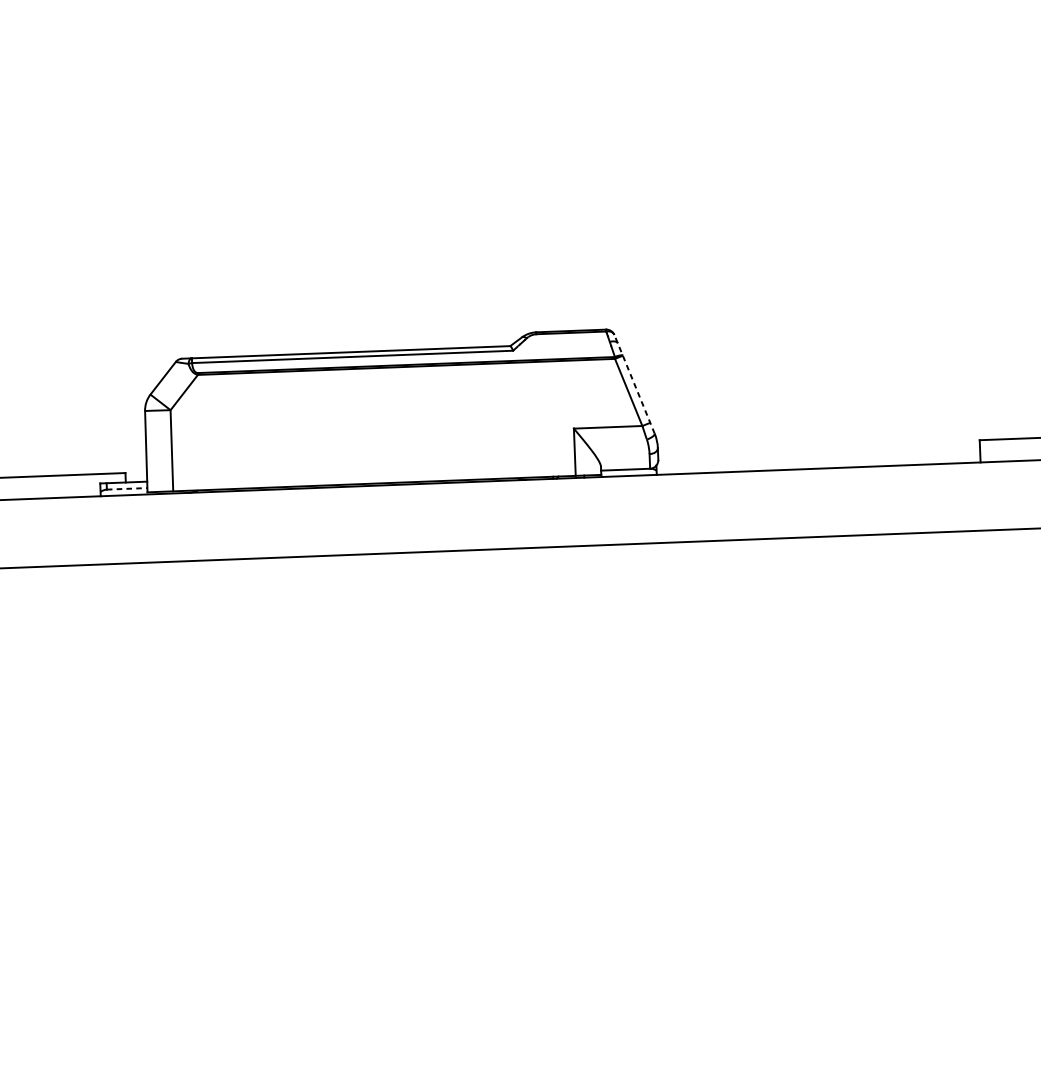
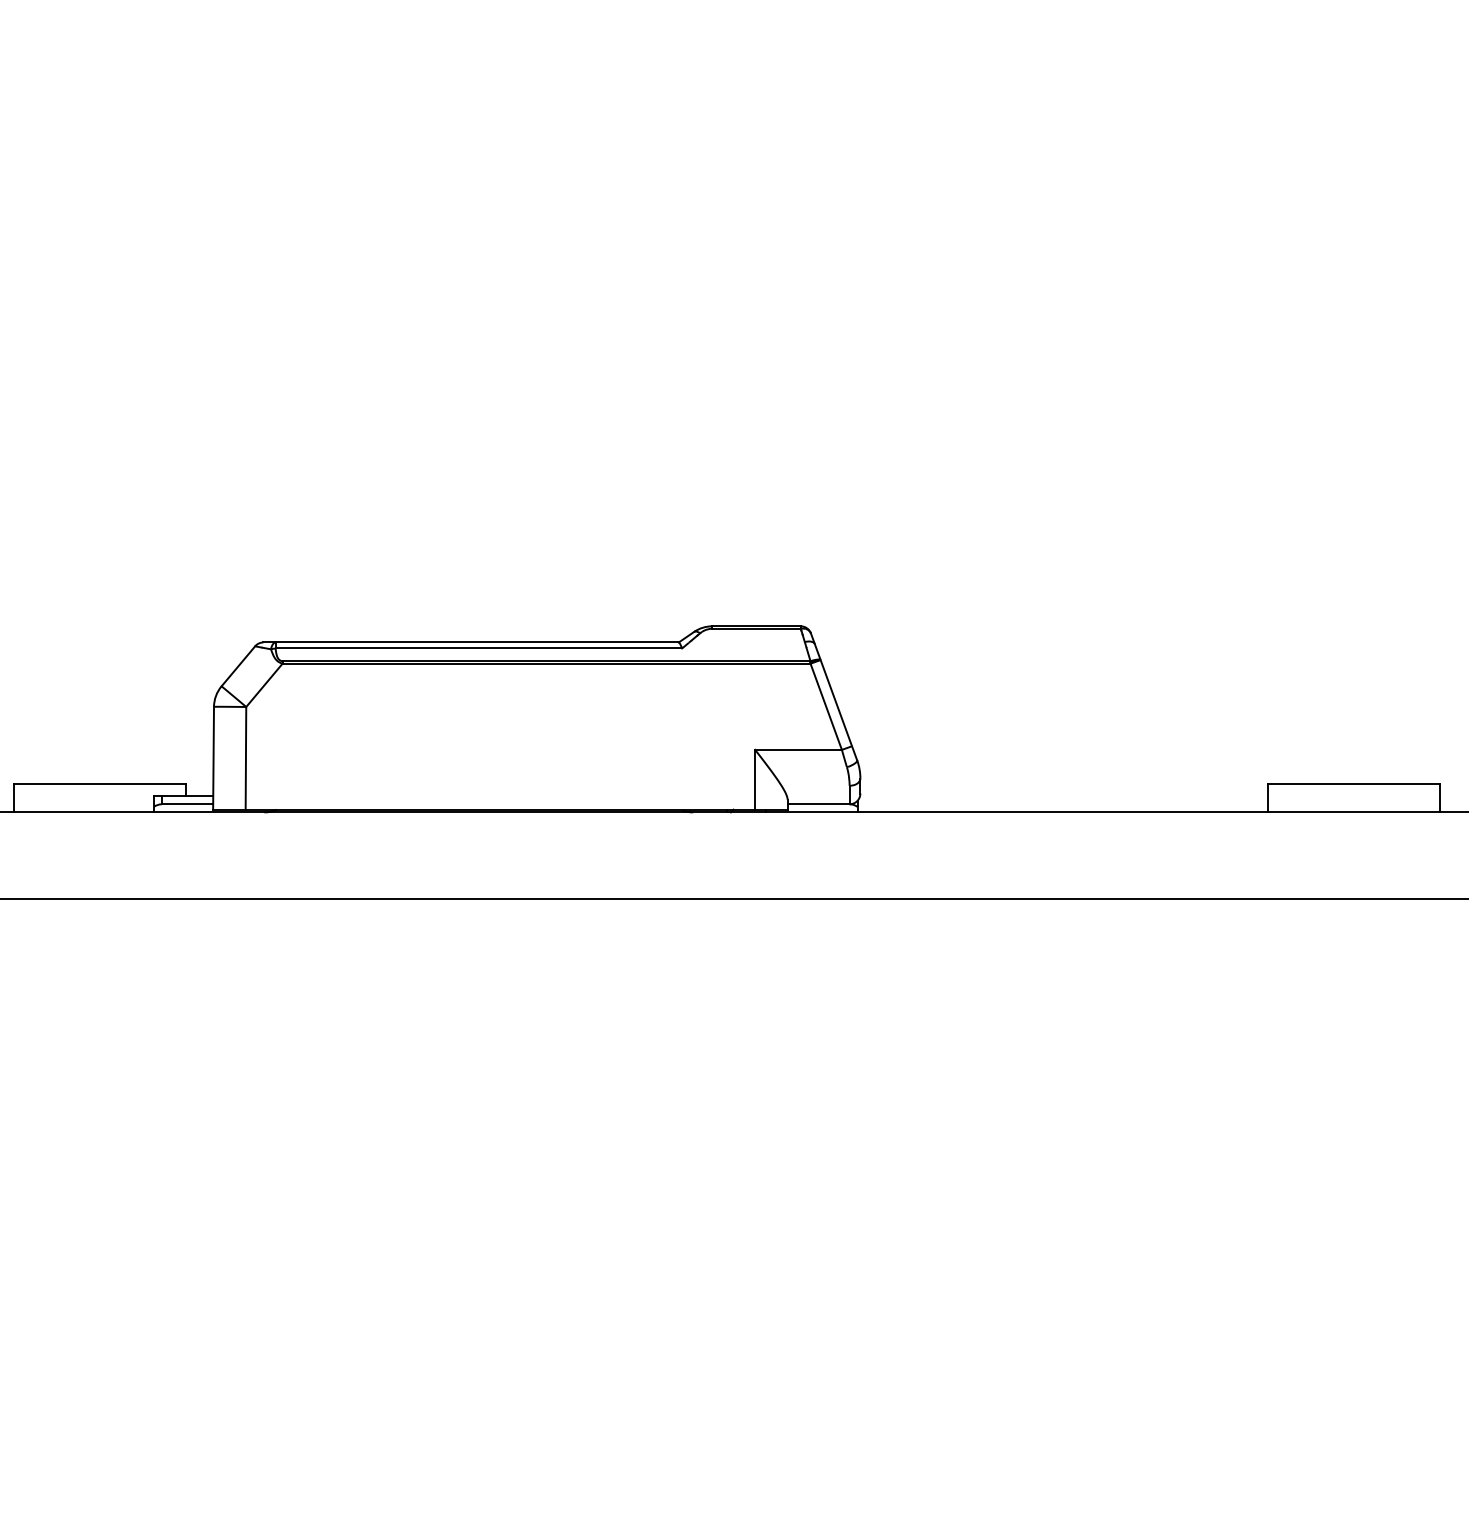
line: (634, 384) -> (833, 696), dashed -> solid
line: (127, 489) -> (187, 804), dashed -> solid

